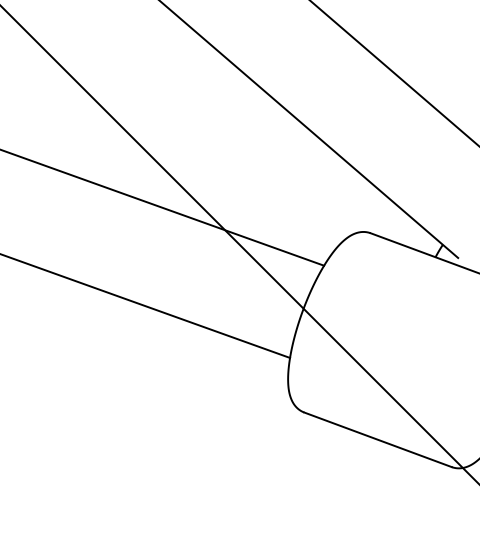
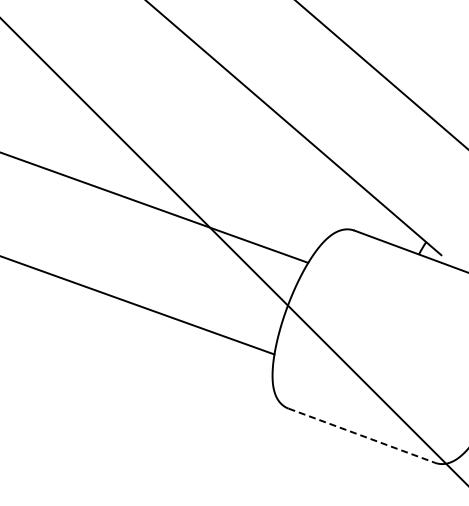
line: (378, 439) -> (362, 435), solid -> dashed

